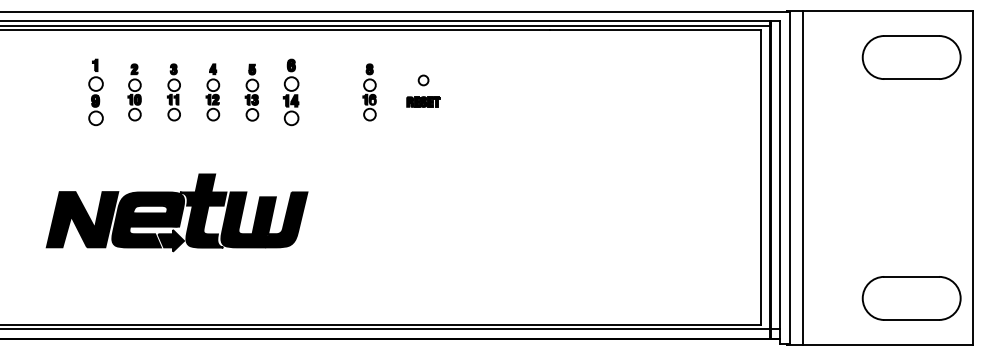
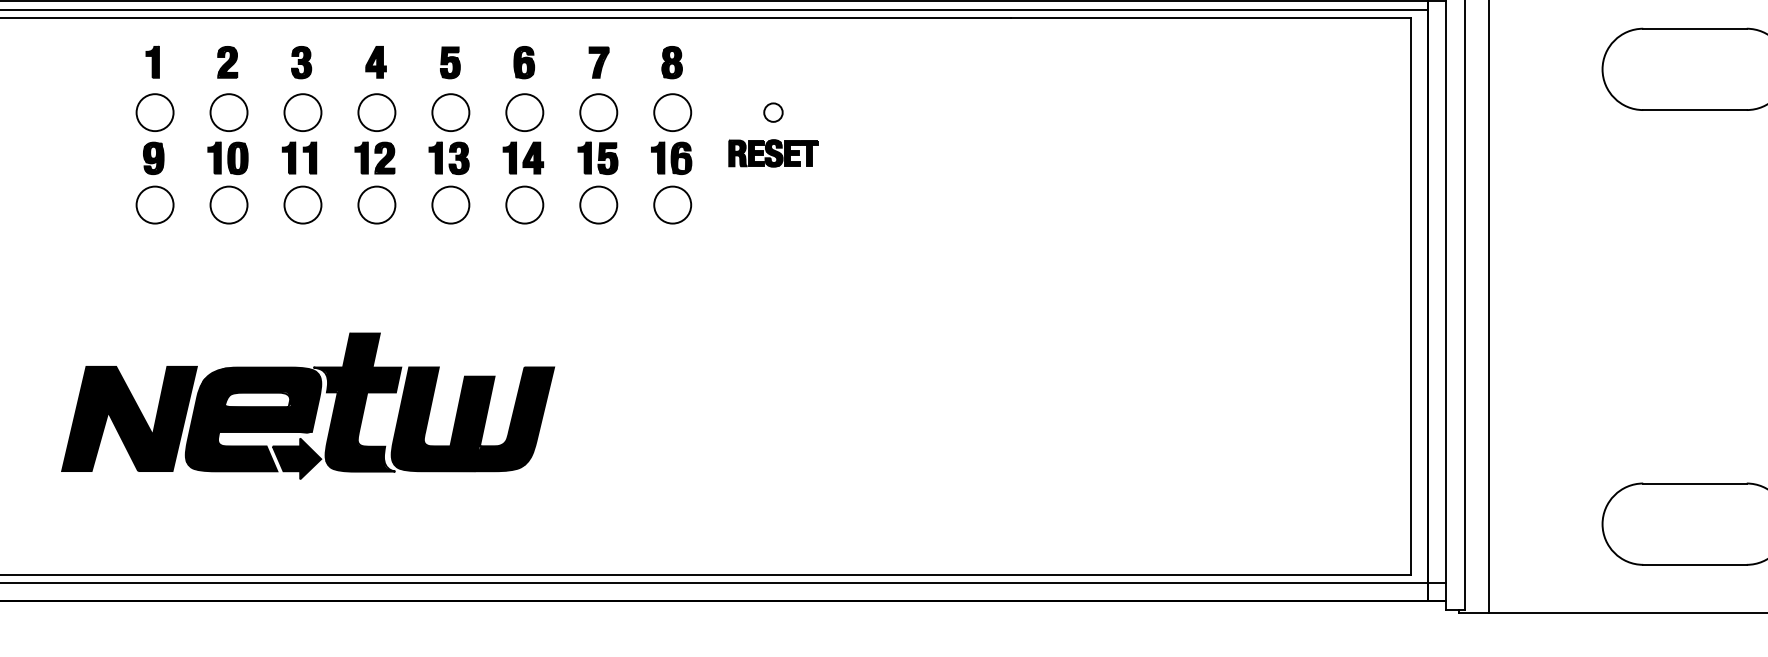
part: (95, 92) -> (153, 135), size x1.43
part: (134, 92) -> (227, 135), size x1.67
part: (173, 92) -> (301, 135), size x1.67
part: (212, 92) -> (374, 135), size x1.67
part: (251, 92) -> (448, 135), size x1.67
part: (290, 92) -> (522, 135), size x1.43
part: (330, 92) -> (597, 135), added
part: (369, 92) -> (671, 135), size x1.67
part: (423, 101) -> (773, 152), size x1.43
part: (176, 212) -> (306, 405), moved

